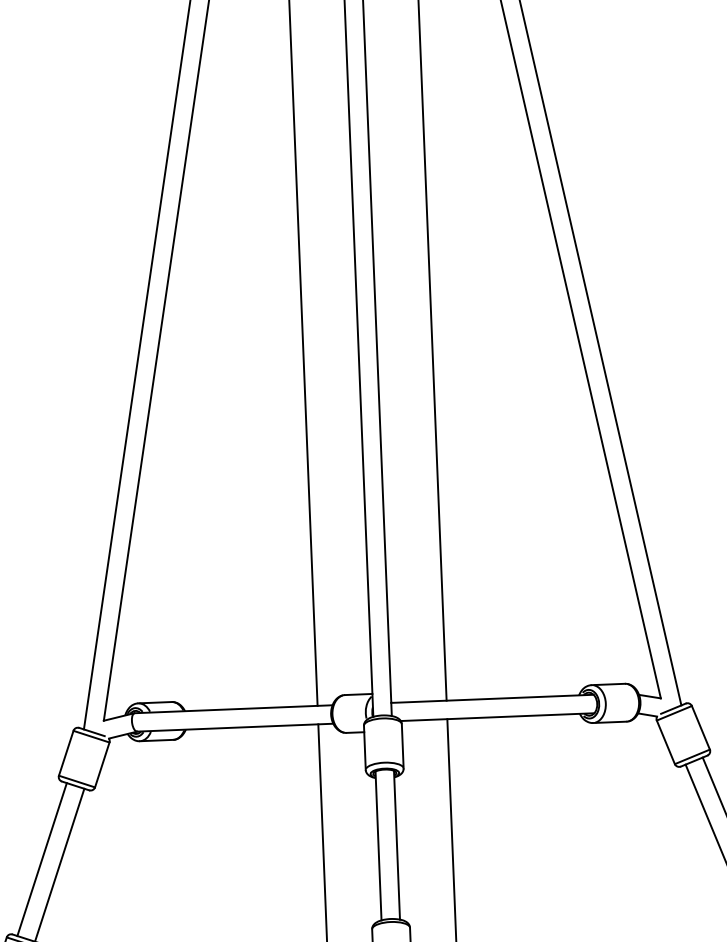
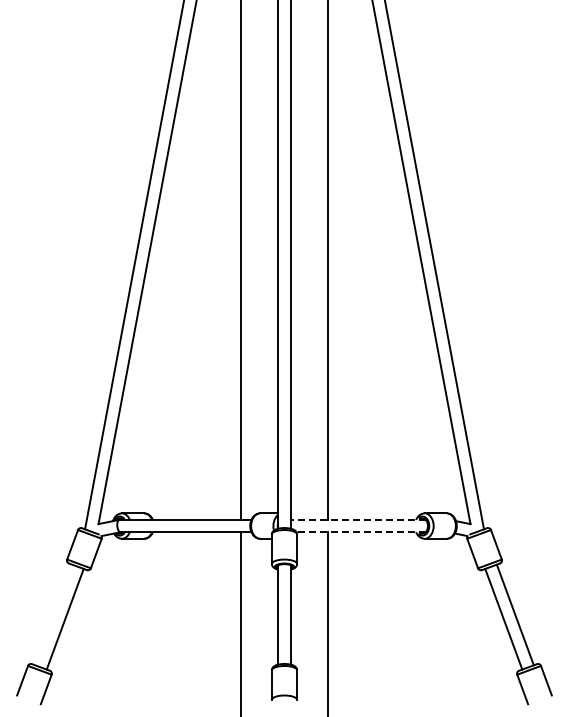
line: (492, 698) -> (358, 519), solid -> dashed
line: (498, 717) -> (361, 532), solid -> dashed
line: (41, 858) -> (53, 614), removed

